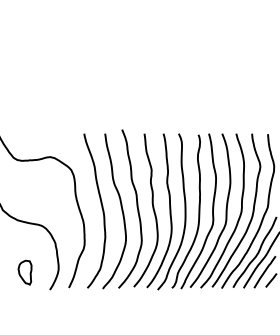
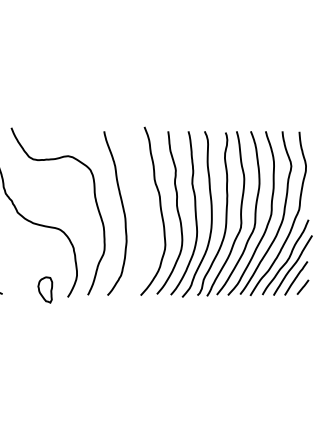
curve: (121, 210) -> (143, 212), removed
part: (25, 272) -> (45, 289), moved

